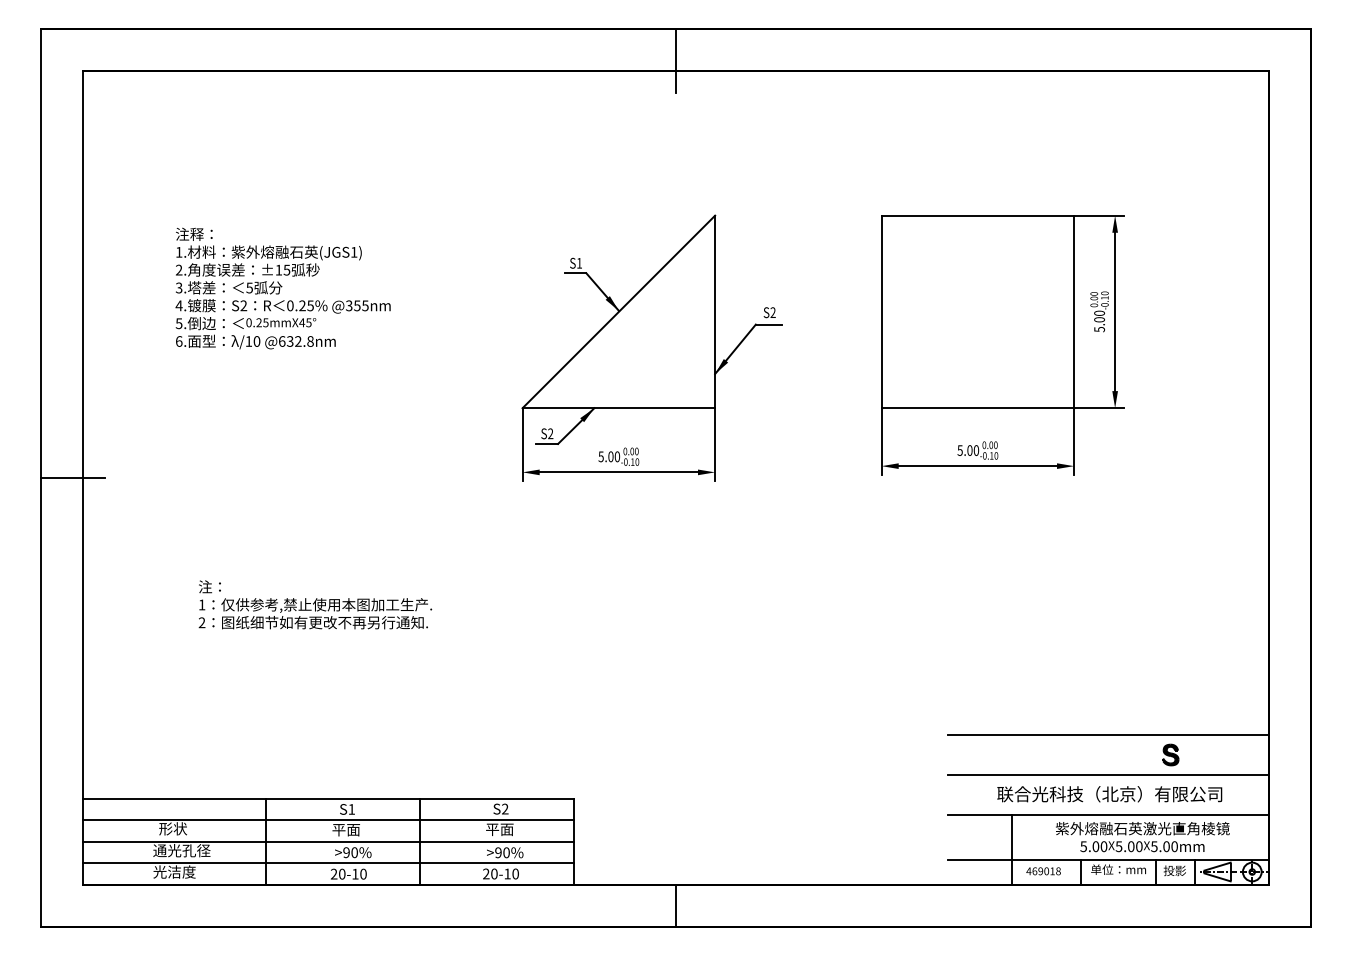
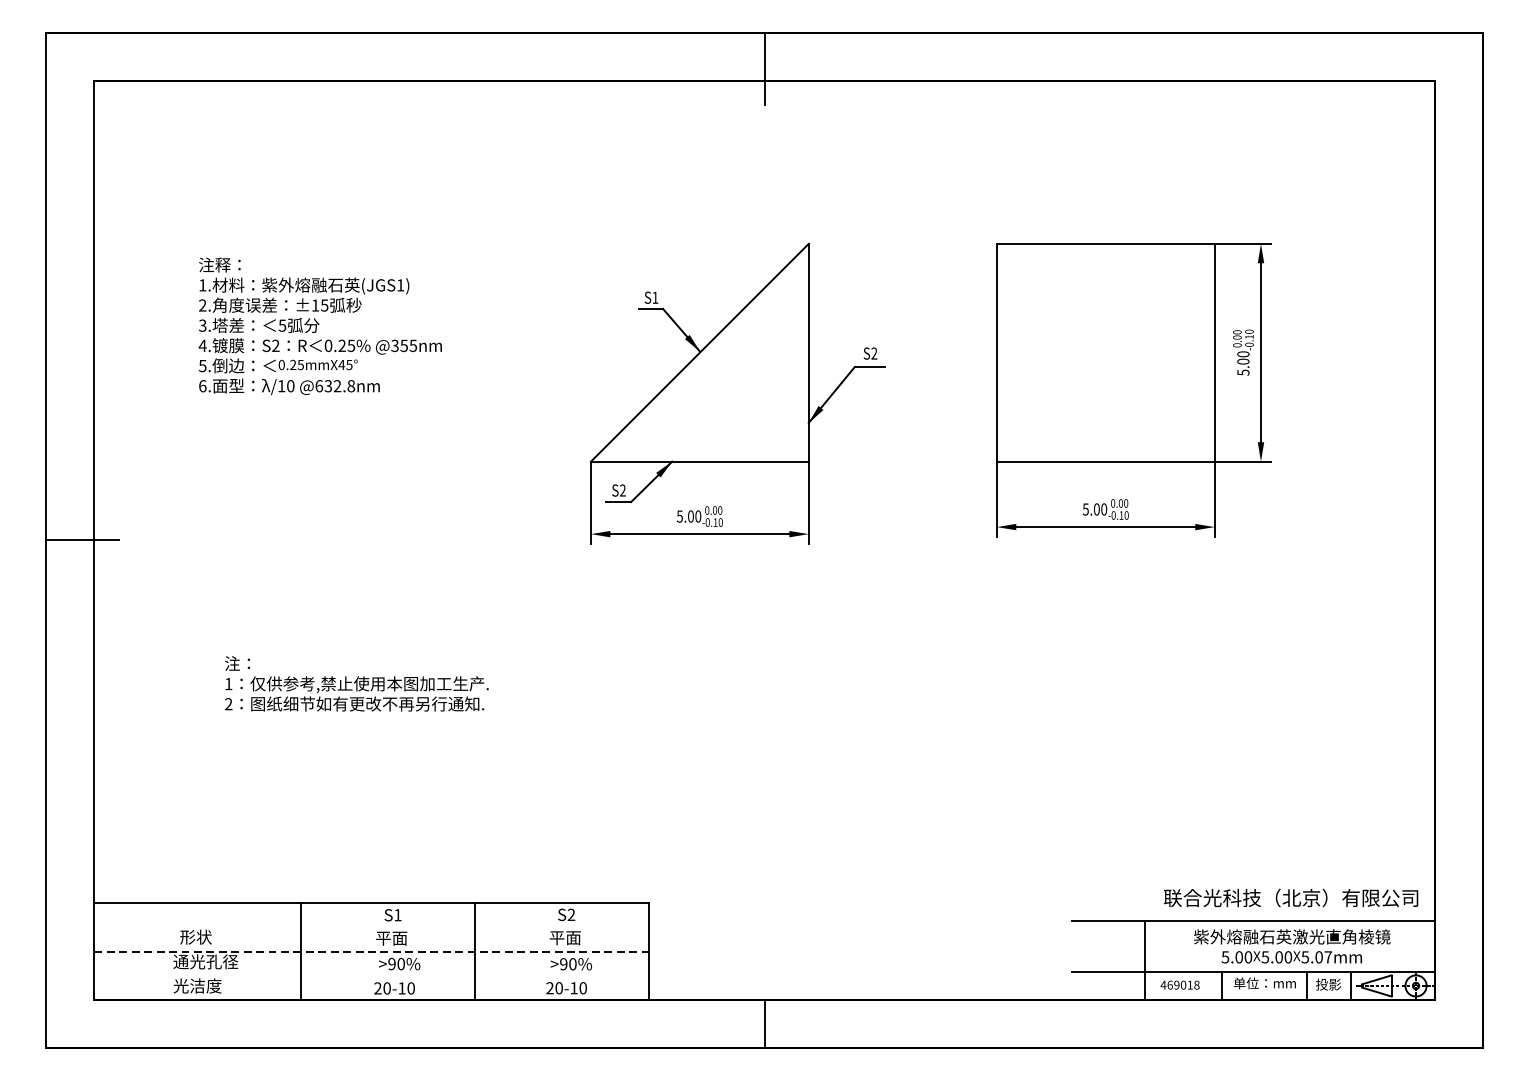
line: (1107, 734) -> (1252, 830), removed
part: (1170, 754) -> (1323, 853), removed
line: (1107, 774) -> (1252, 875), removed
text: (1109, 794) -> (1290, 898), moved
line: (328, 820) -> (371, 927), removed
line: (329, 841) -> (372, 951), solid -> dashed
text: (1174, 846) -> (1328, 957), 5.00mm -> 5.07mm
line: (328, 863) -> (371, 976), removed

